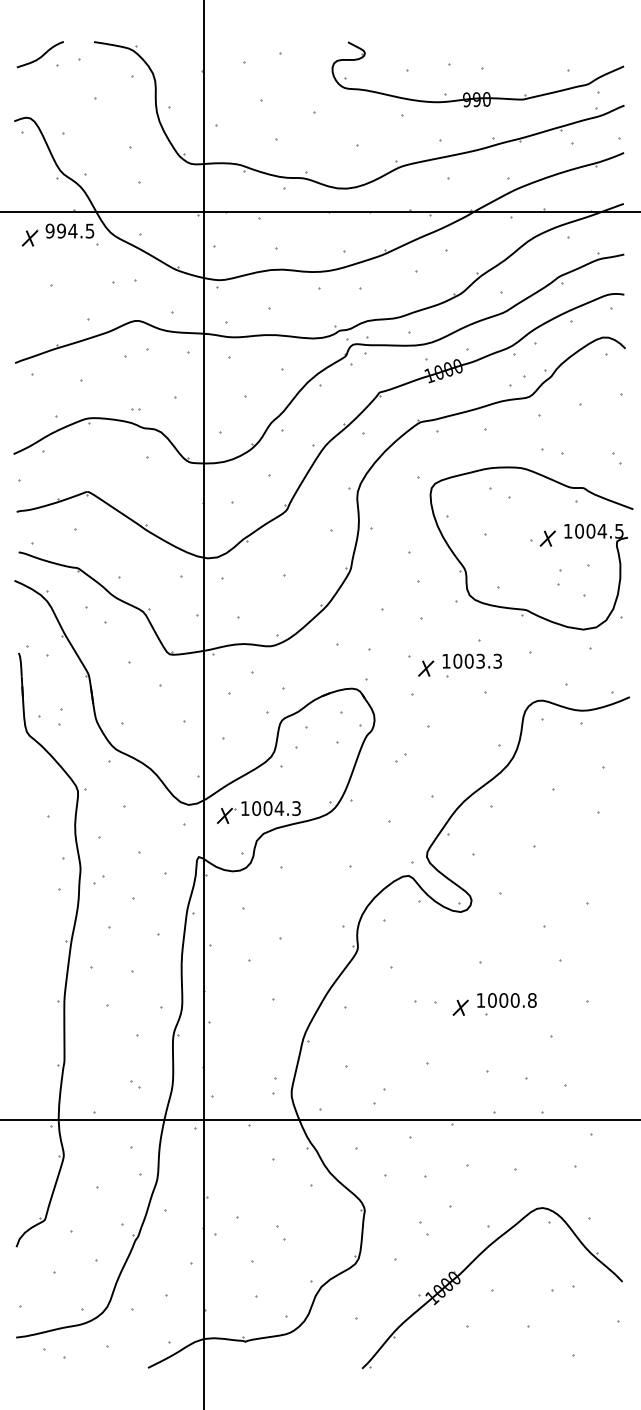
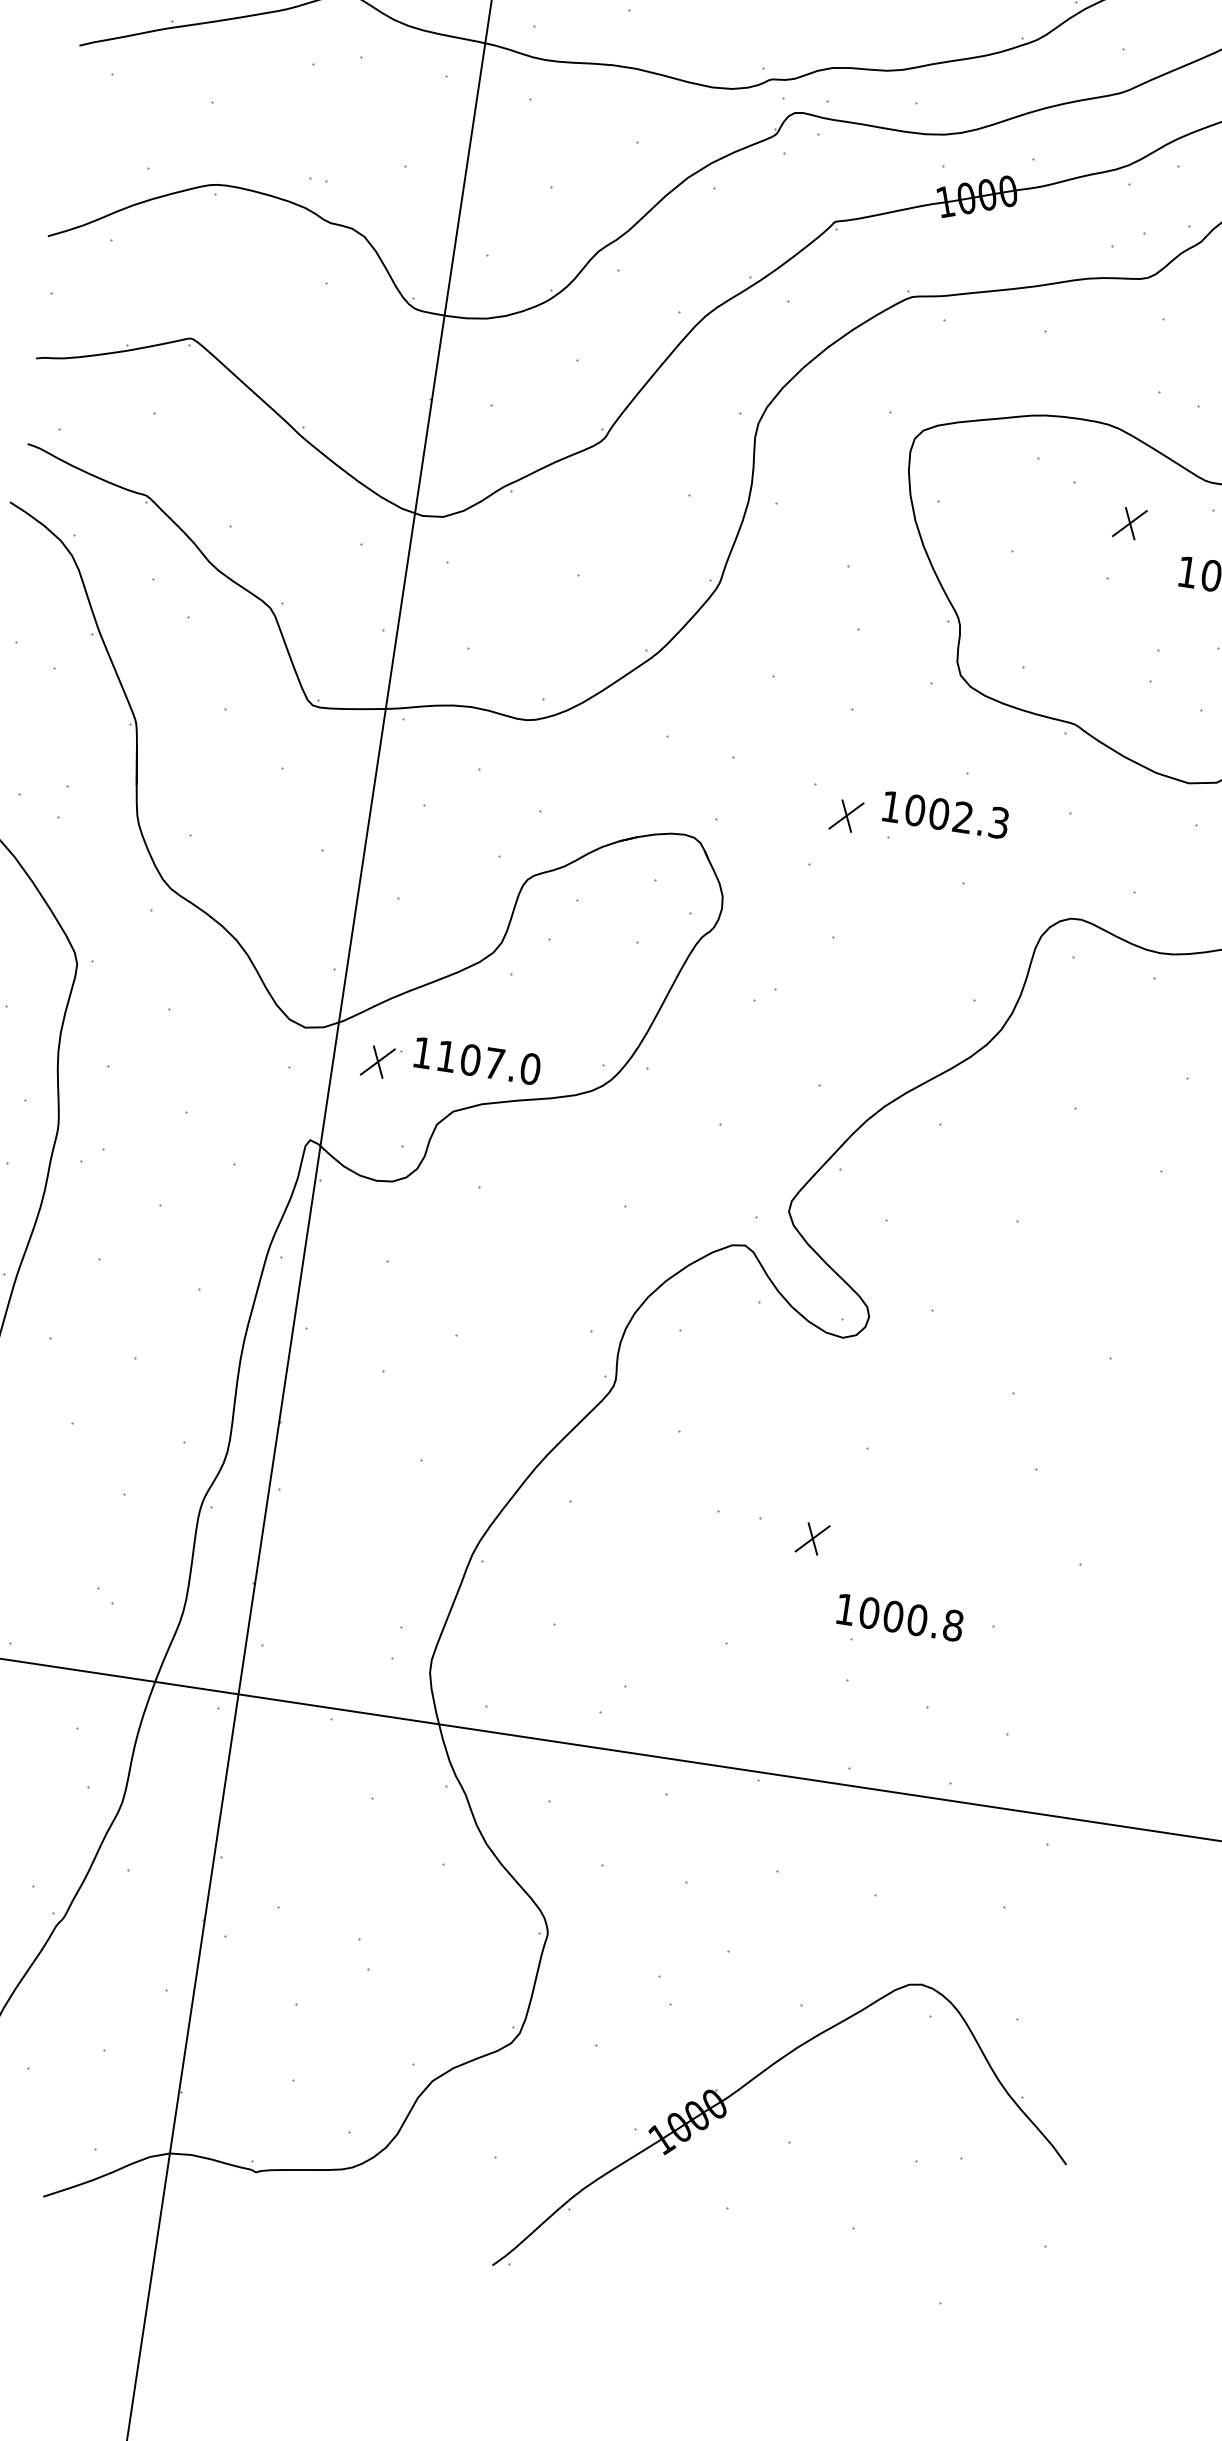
part: (547, 538) -> (1129, 523), moved
text: (480, 661) -> (962, 817), 1003.3 -> 1002.3
text: (276, 808) -> (488, 1062), 1004.3 -> 1107.0
part: (506, 1004) -> (897, 1625), moved

